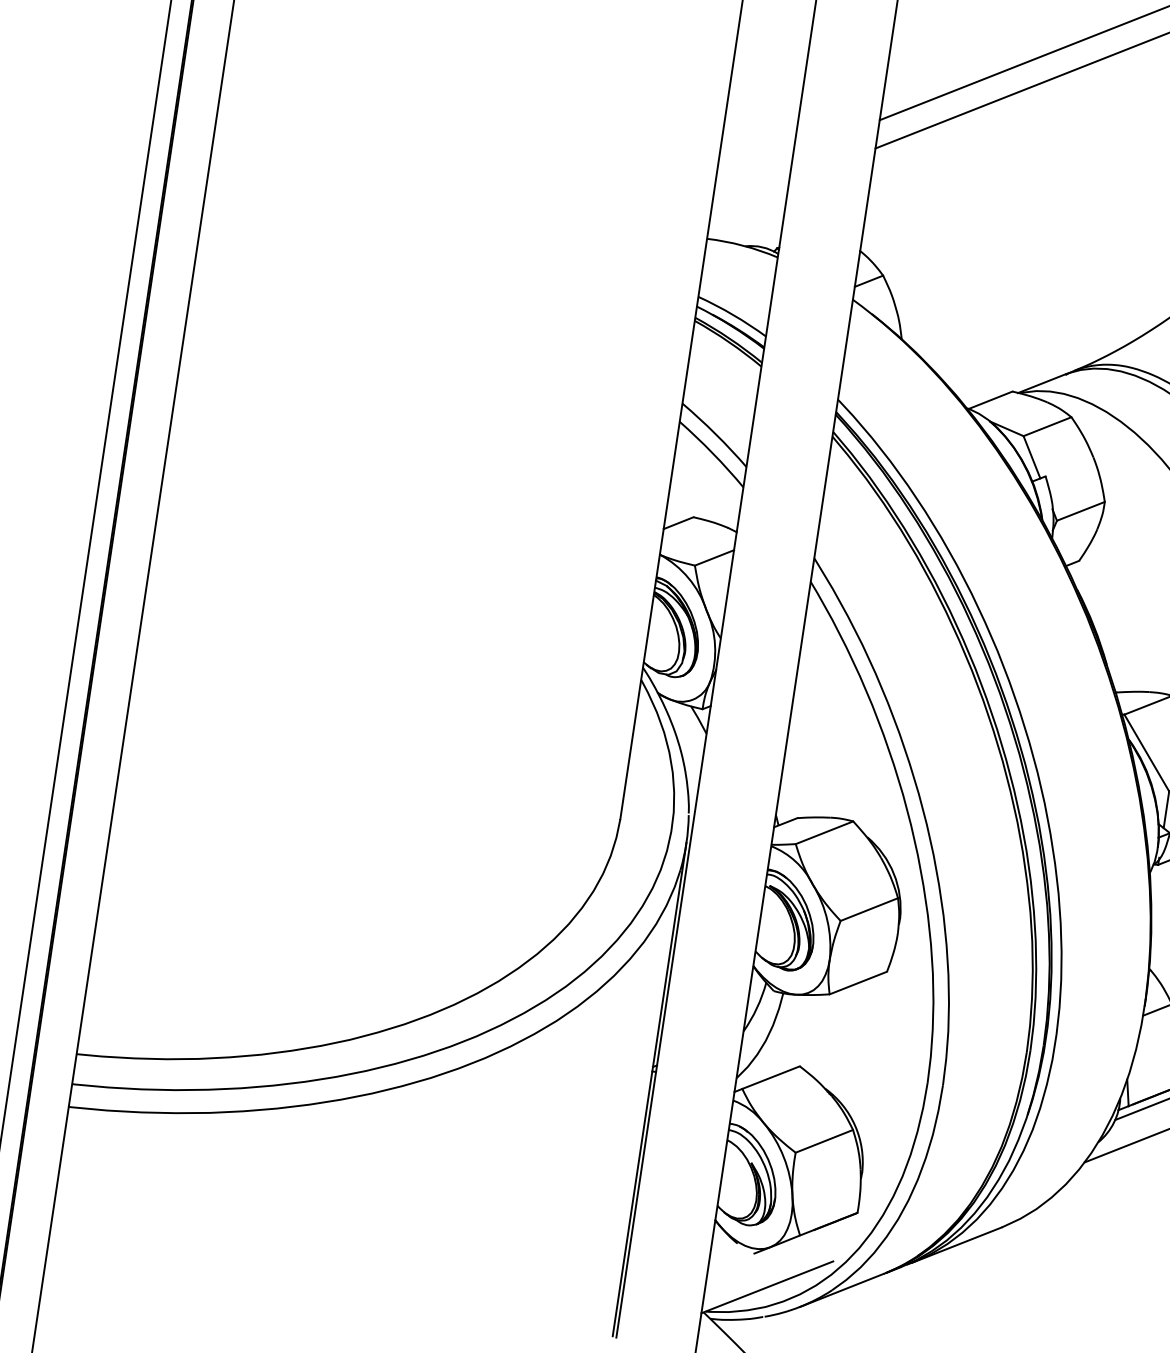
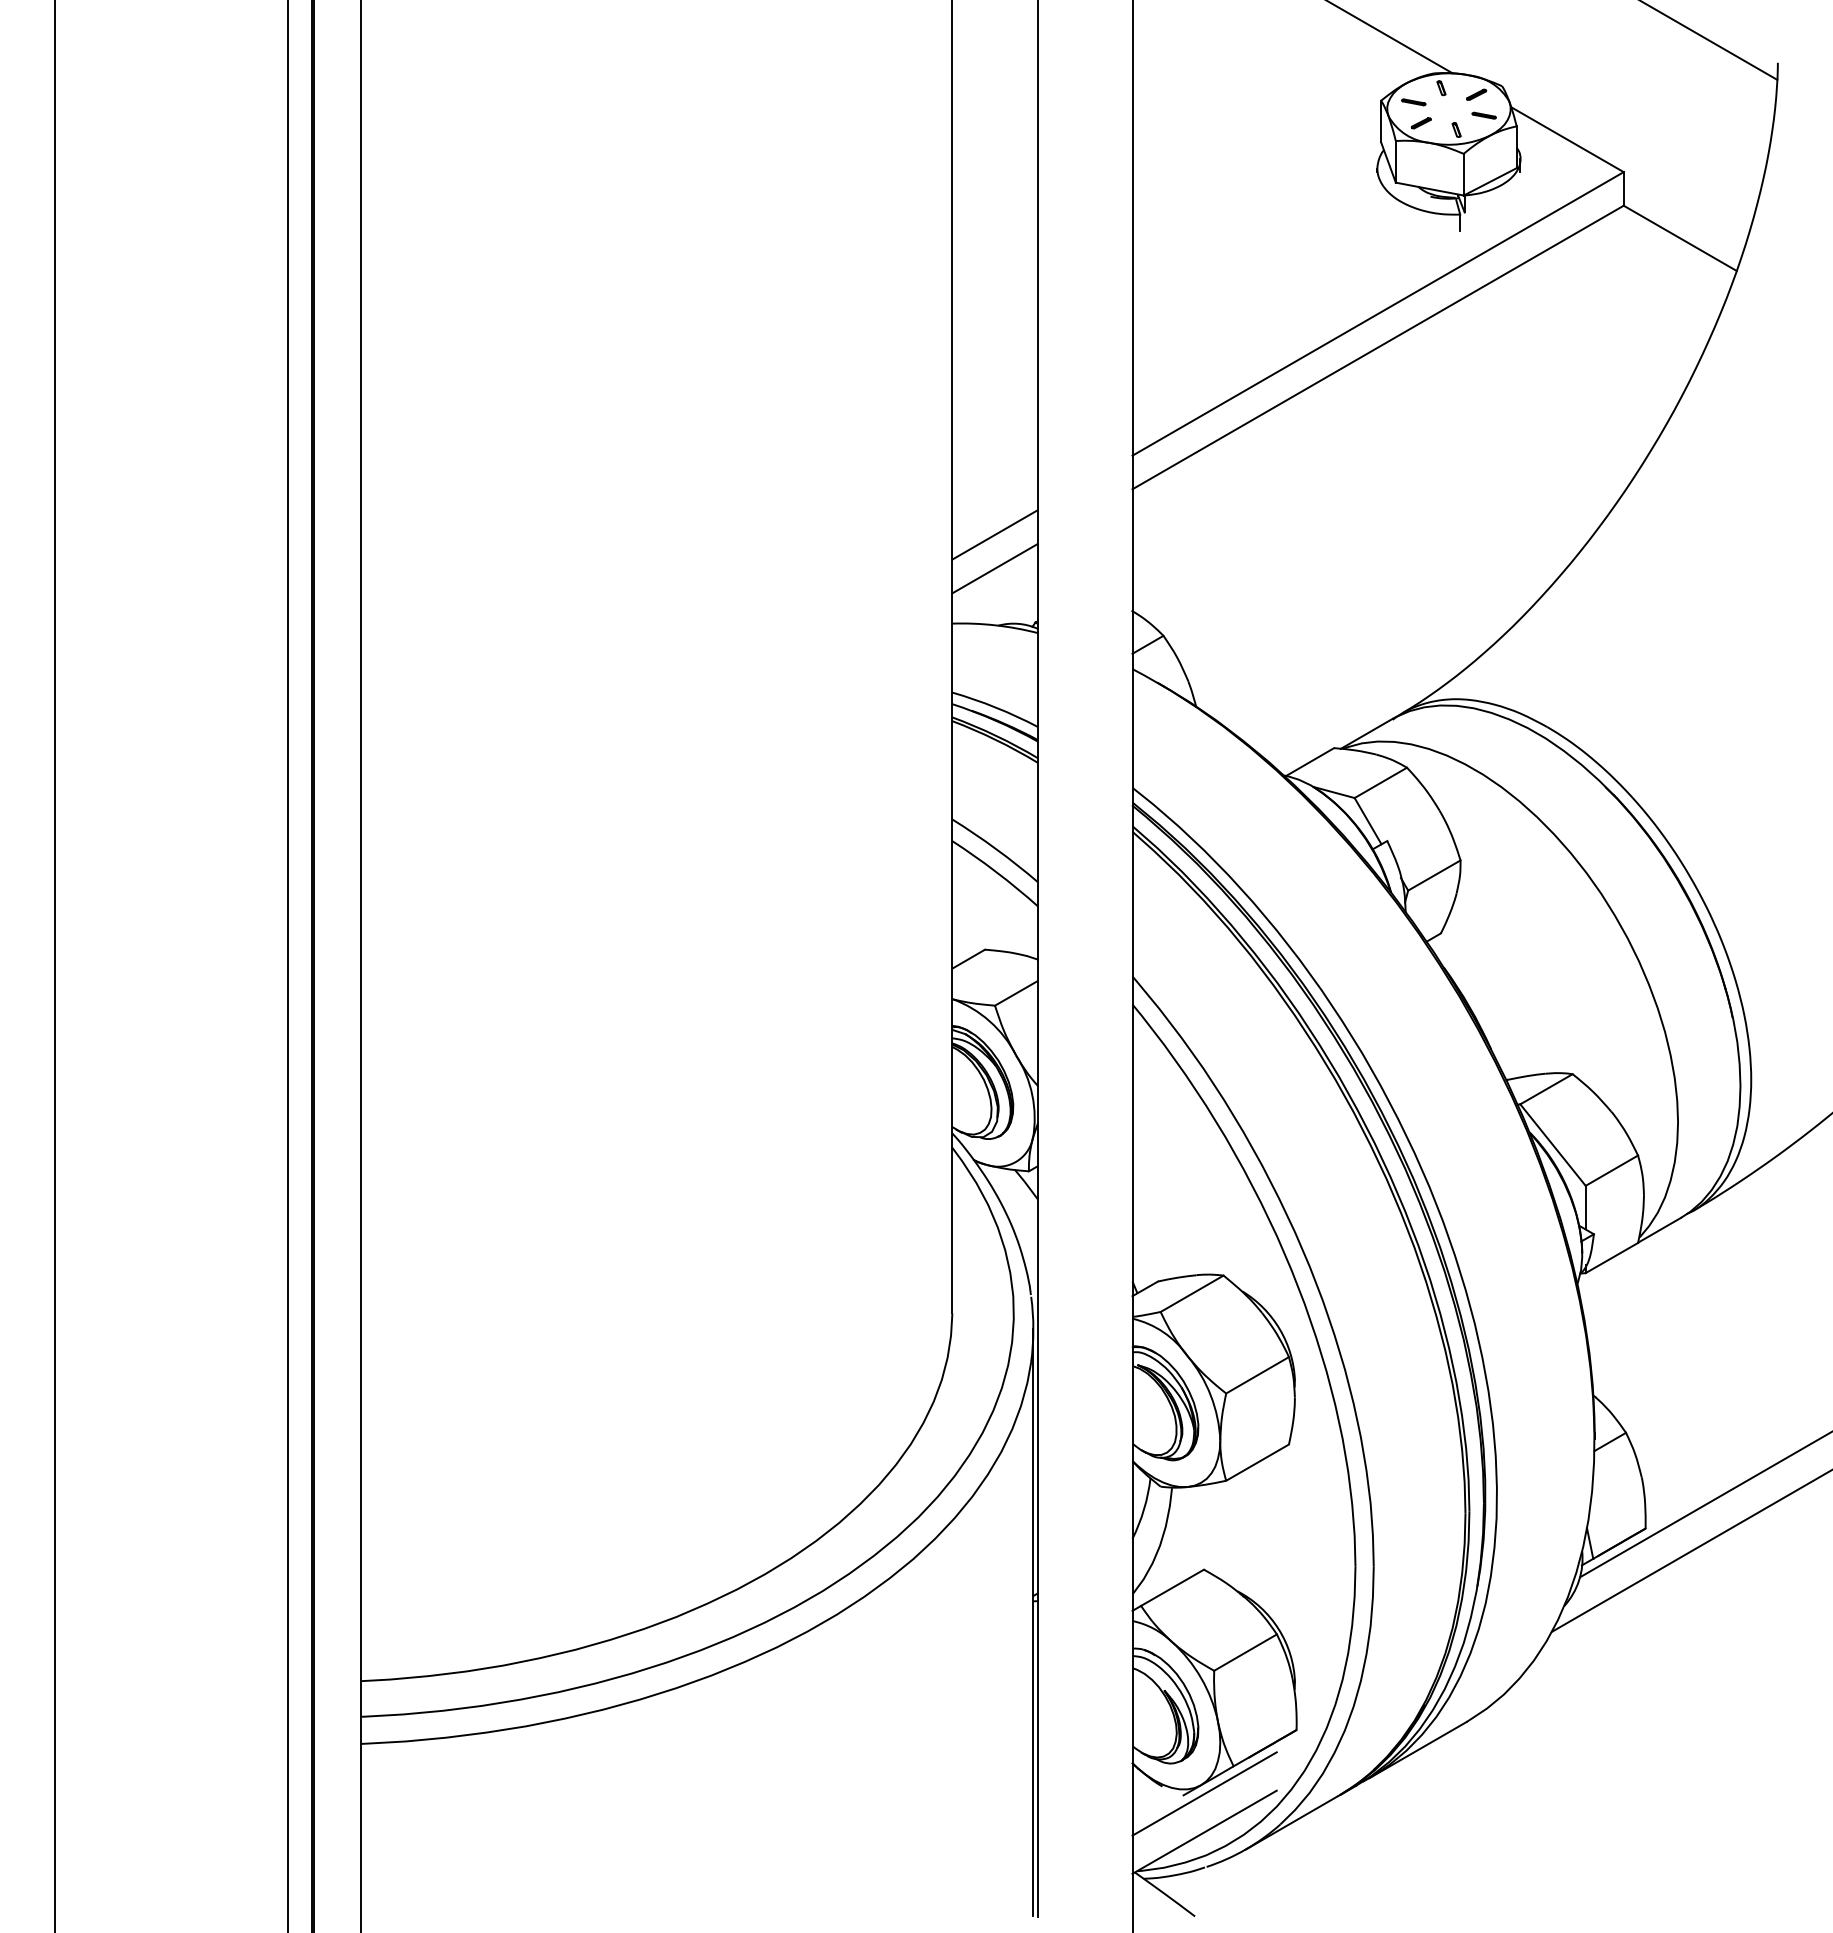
line: (753, 169) -> (994, 534), added
line: (749, 197) -> (994, 568), added
line: (772, 1254) -> (1204, 1793), added

